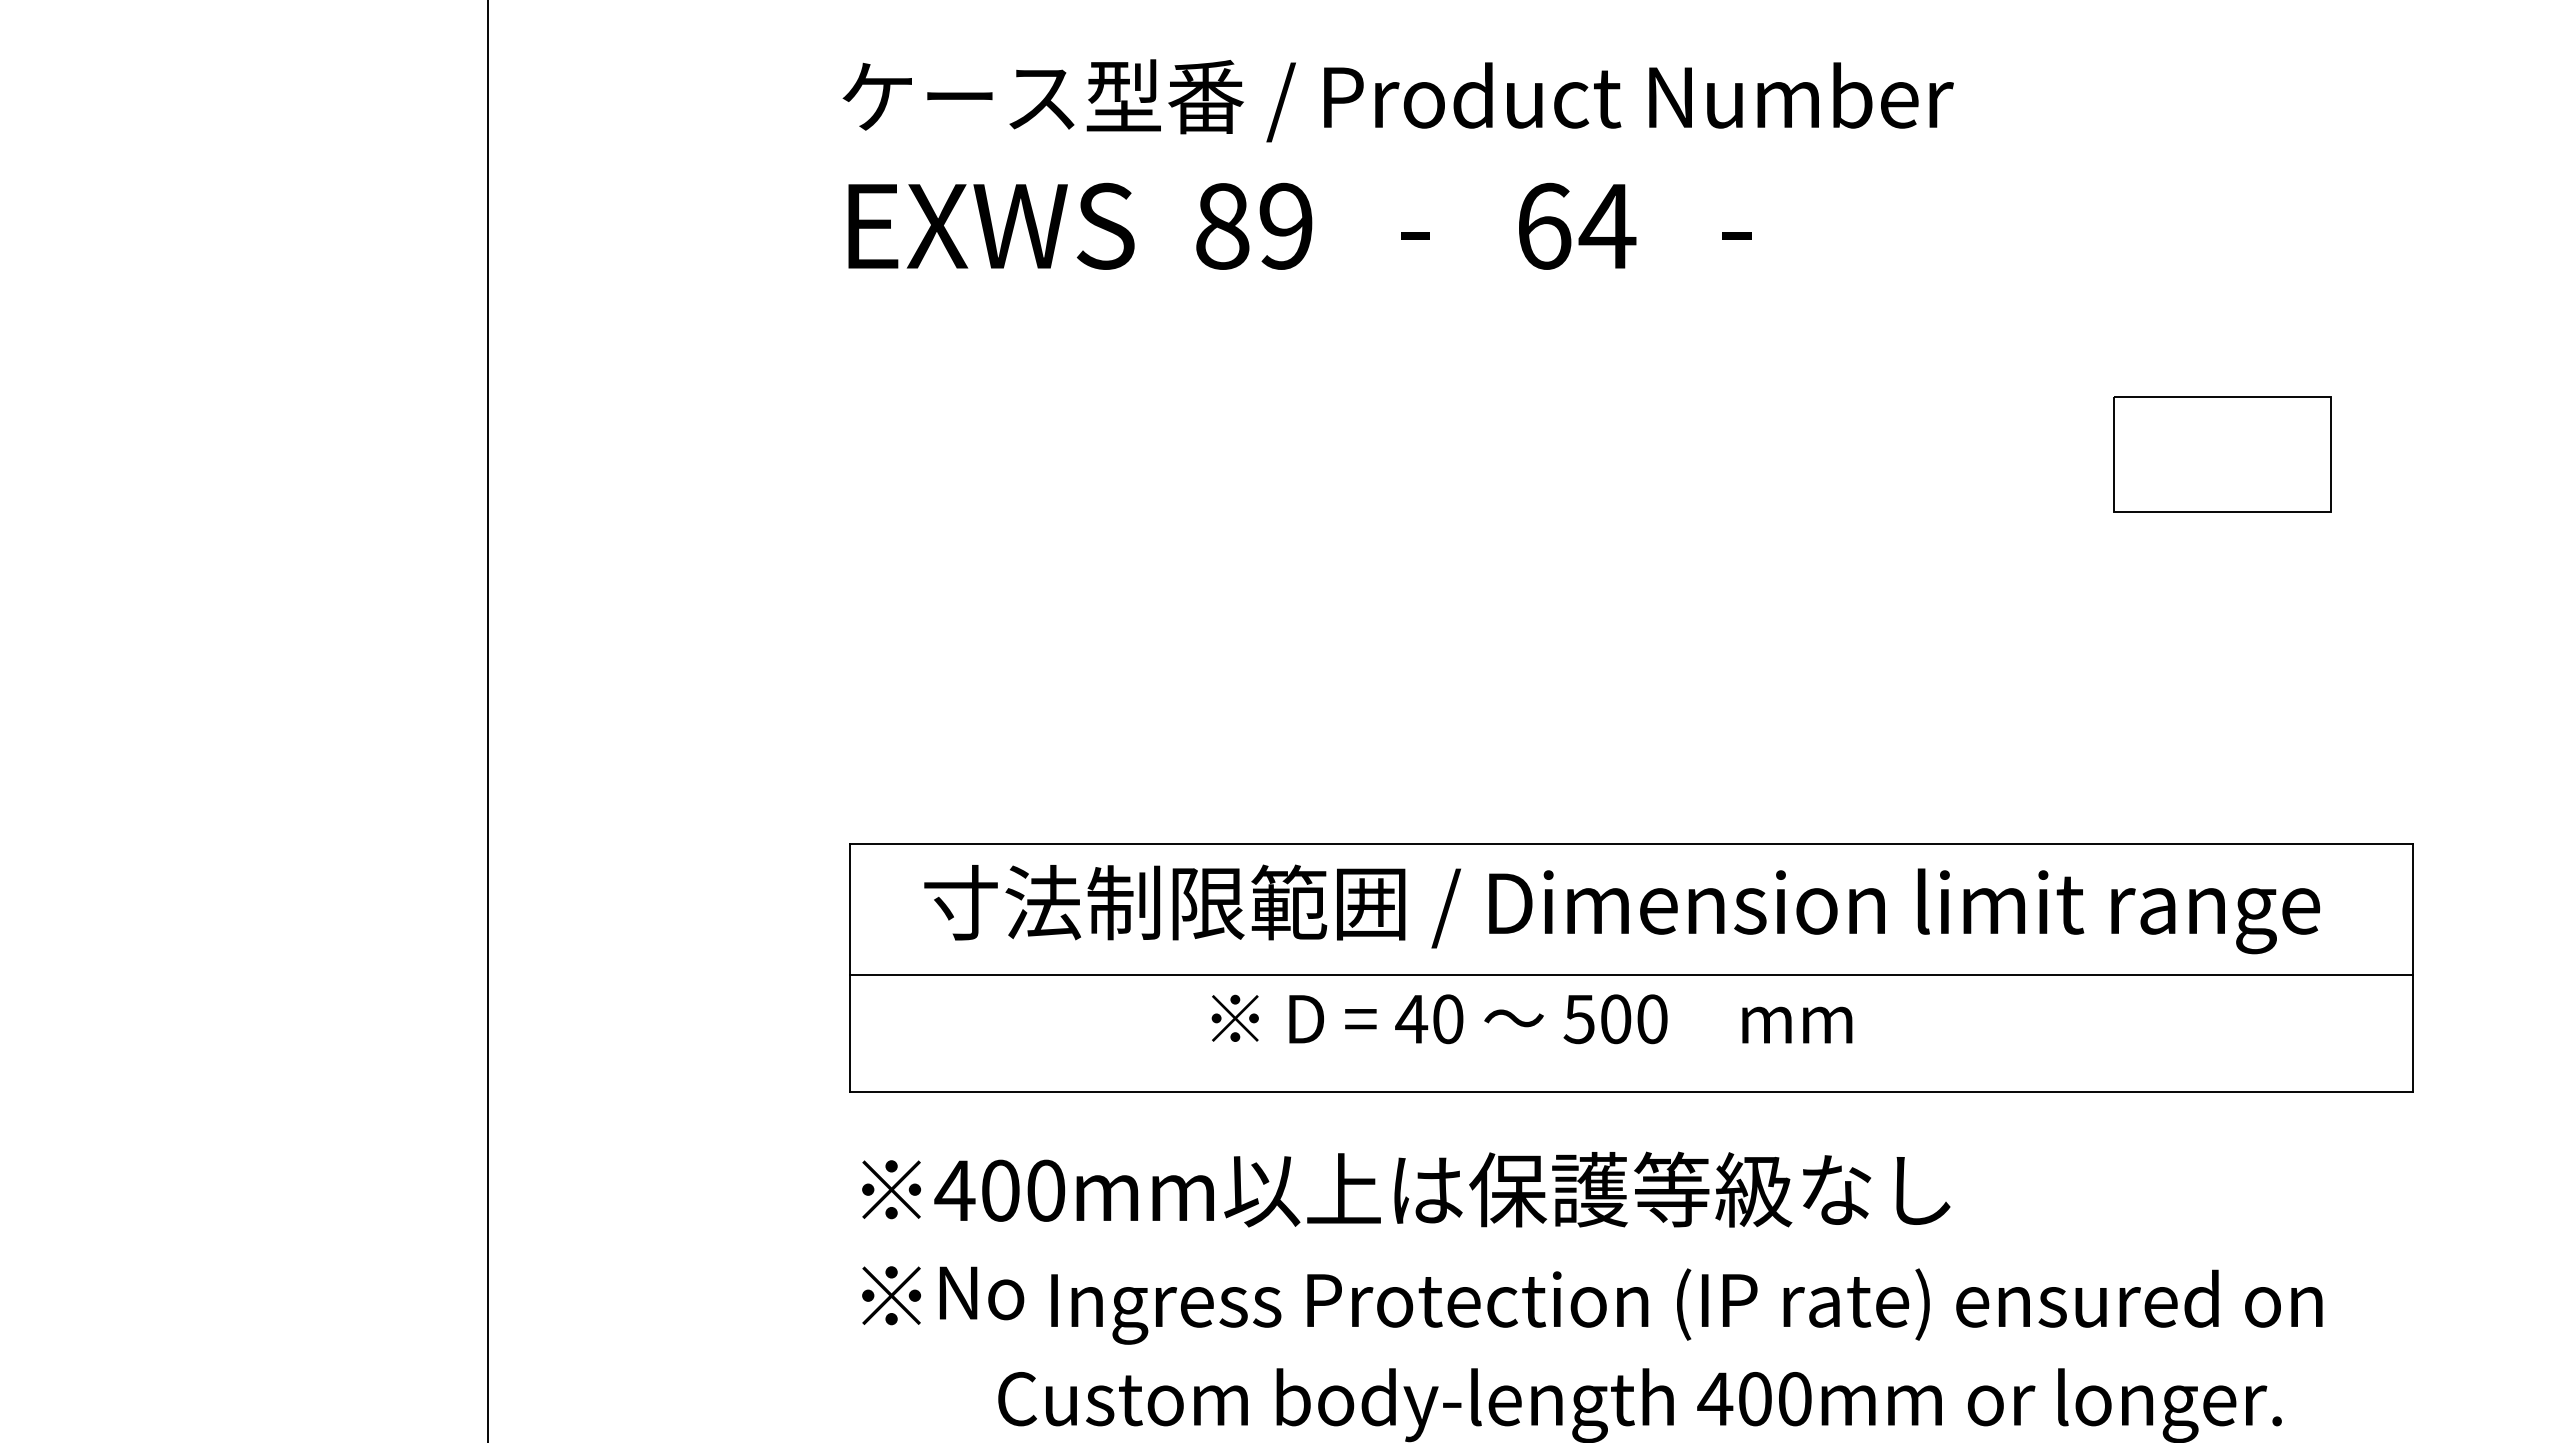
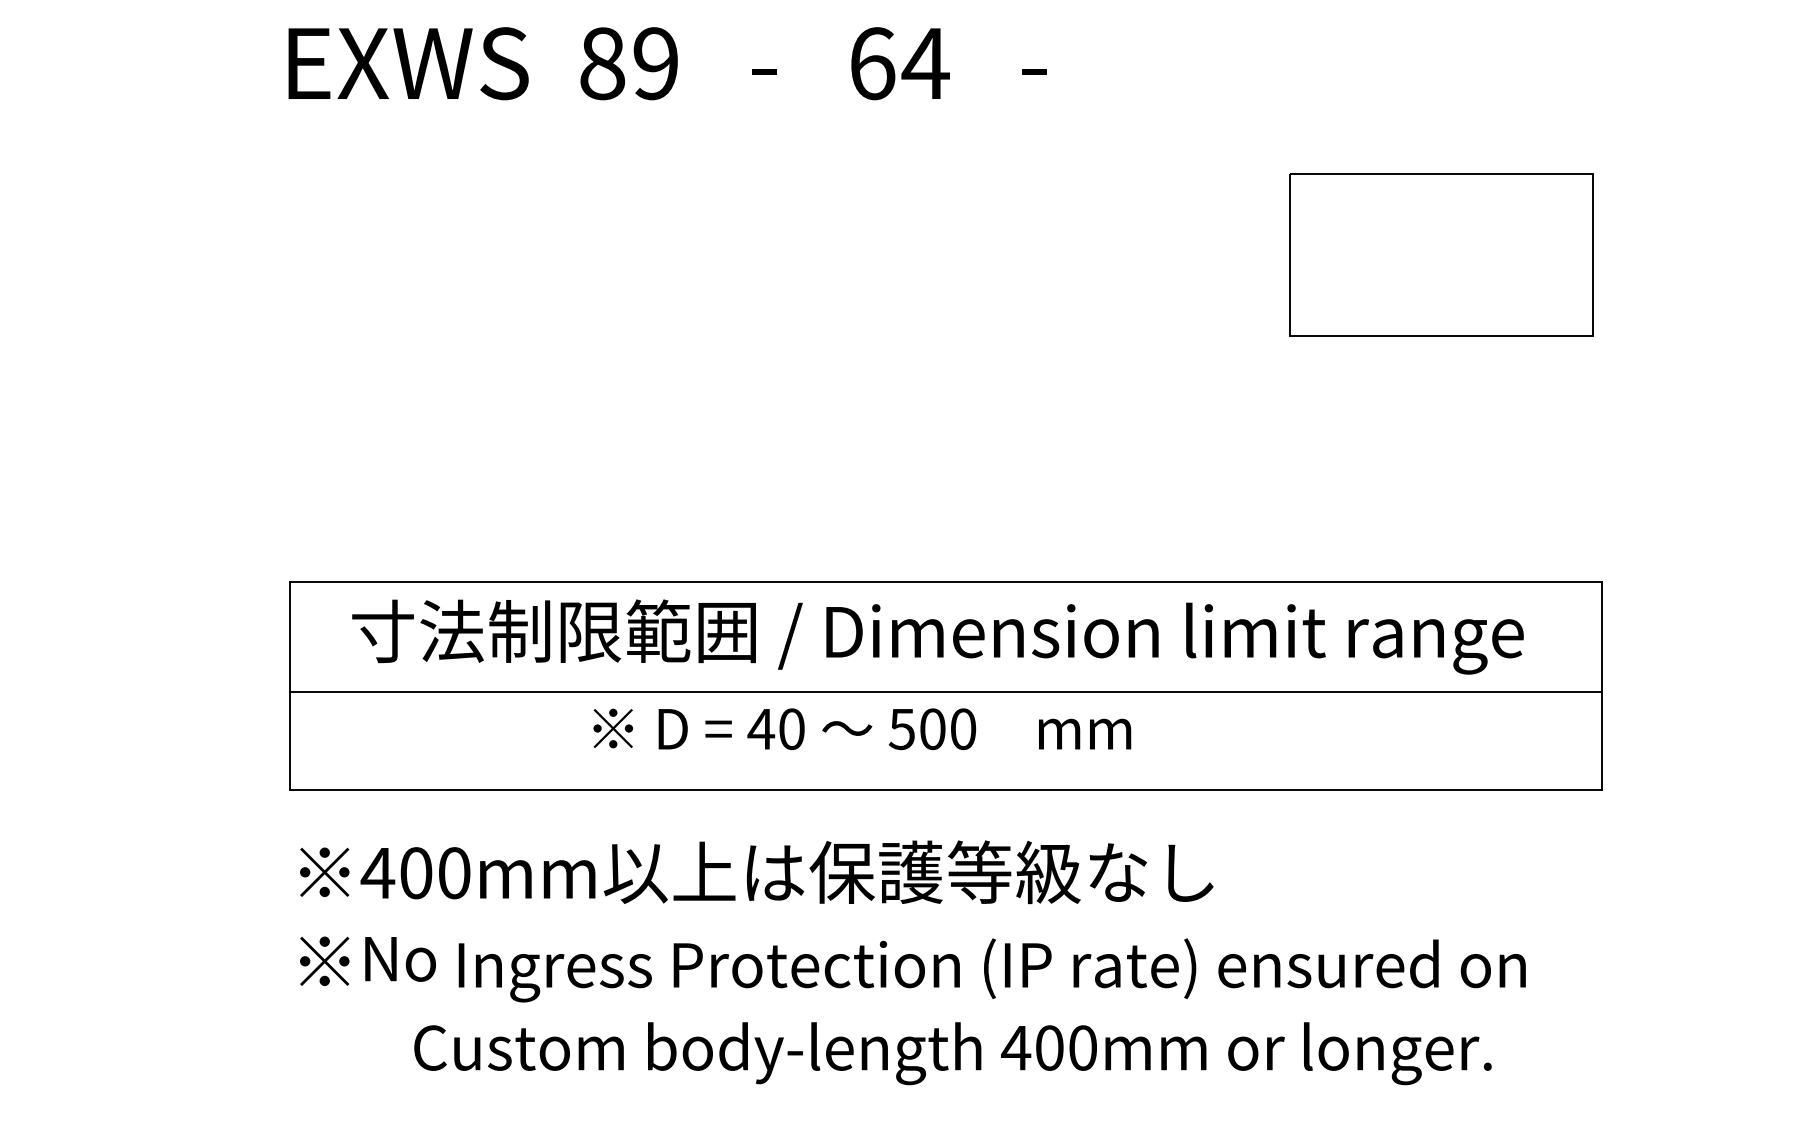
part: (2222, 454) -> (1441, 255), size x1.67

